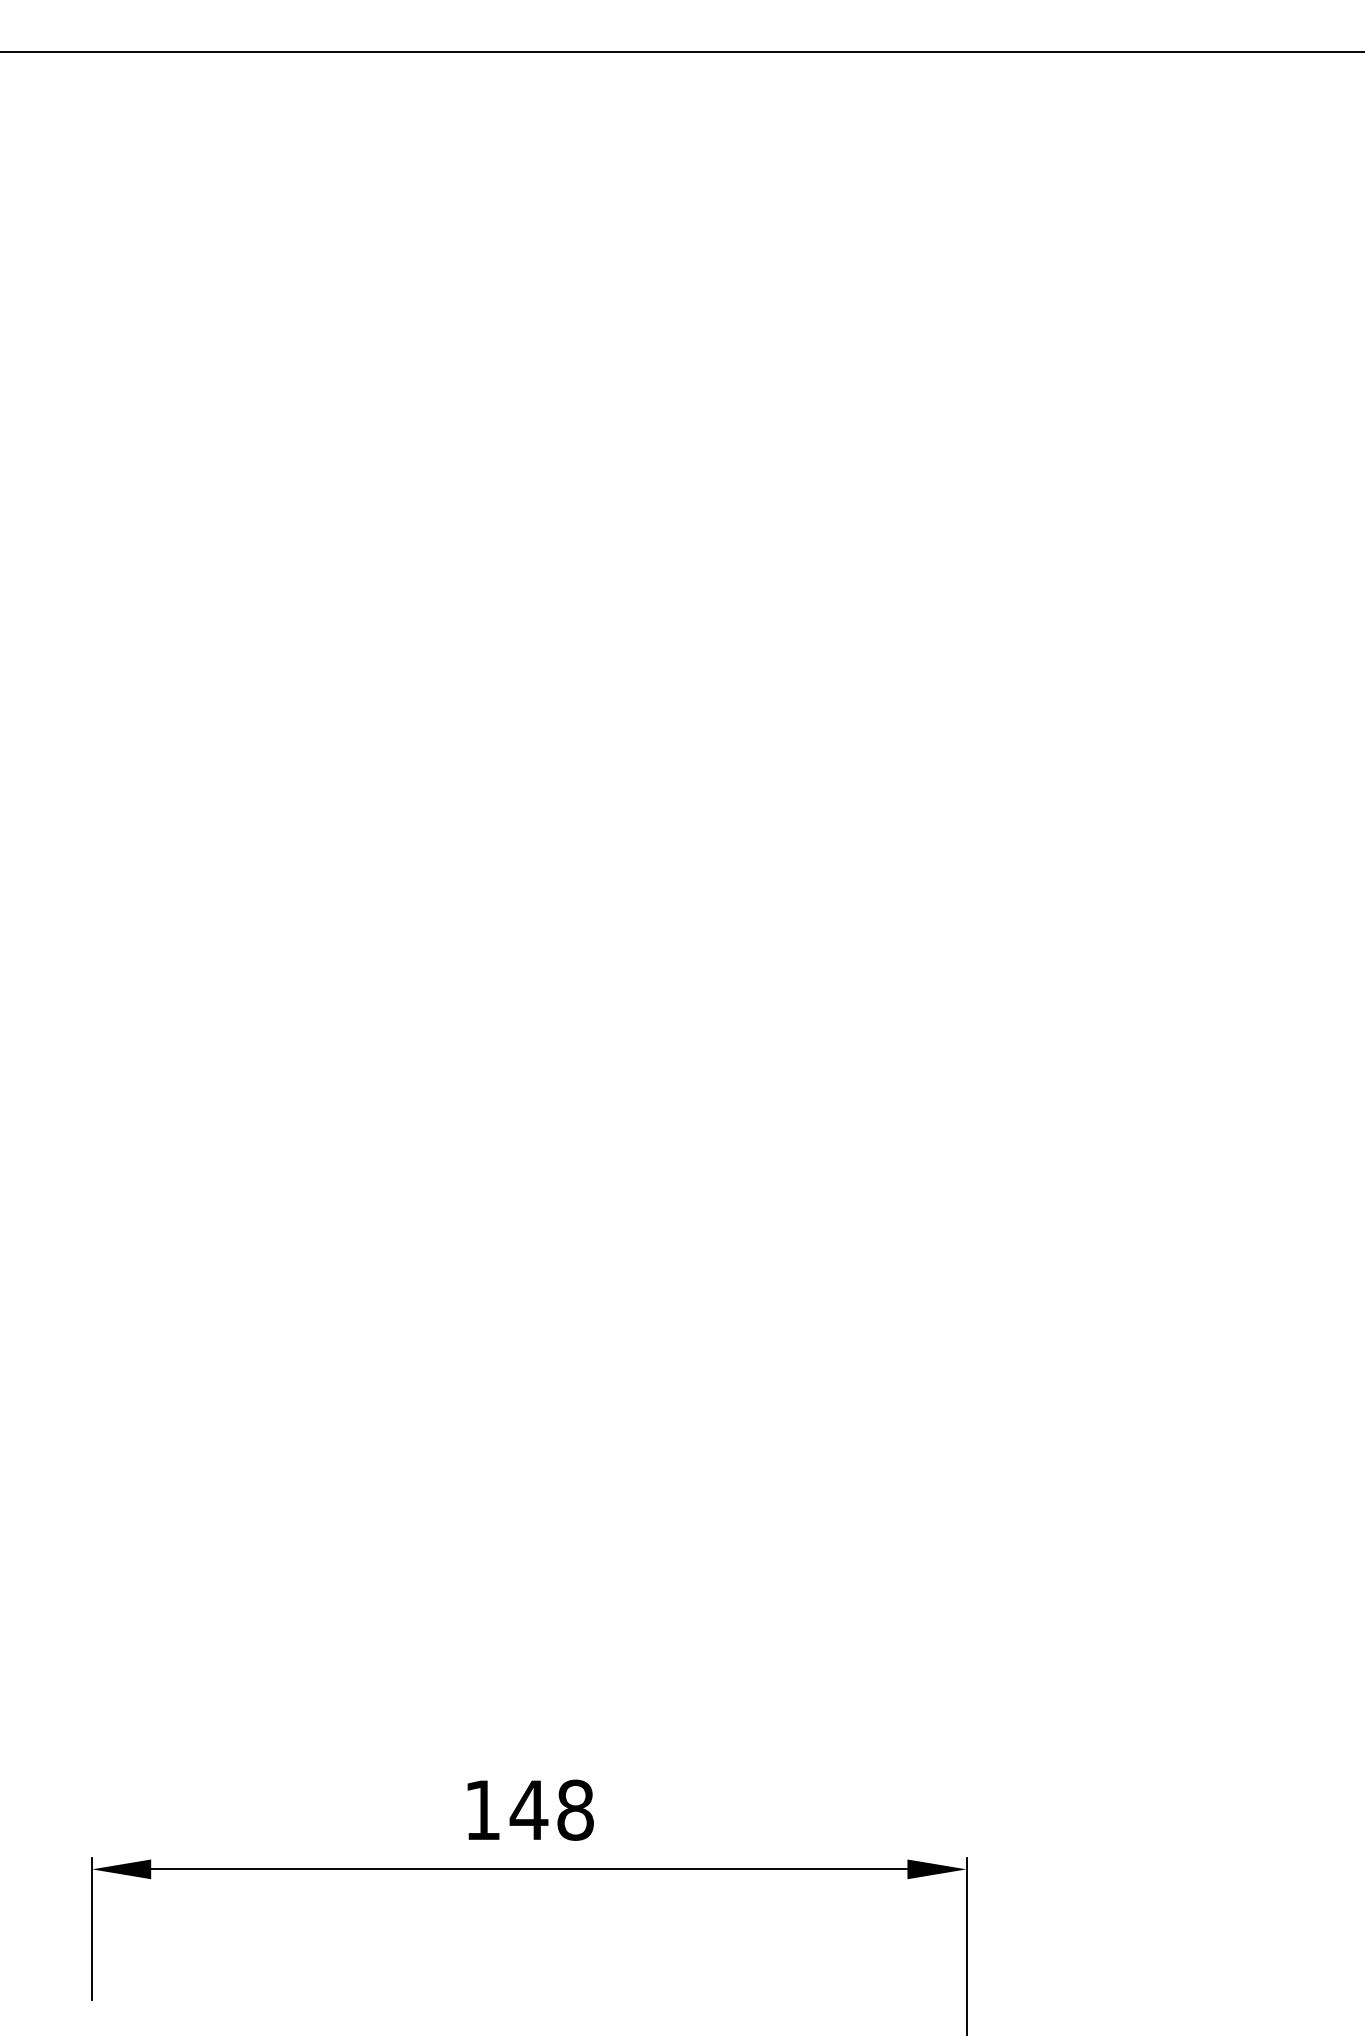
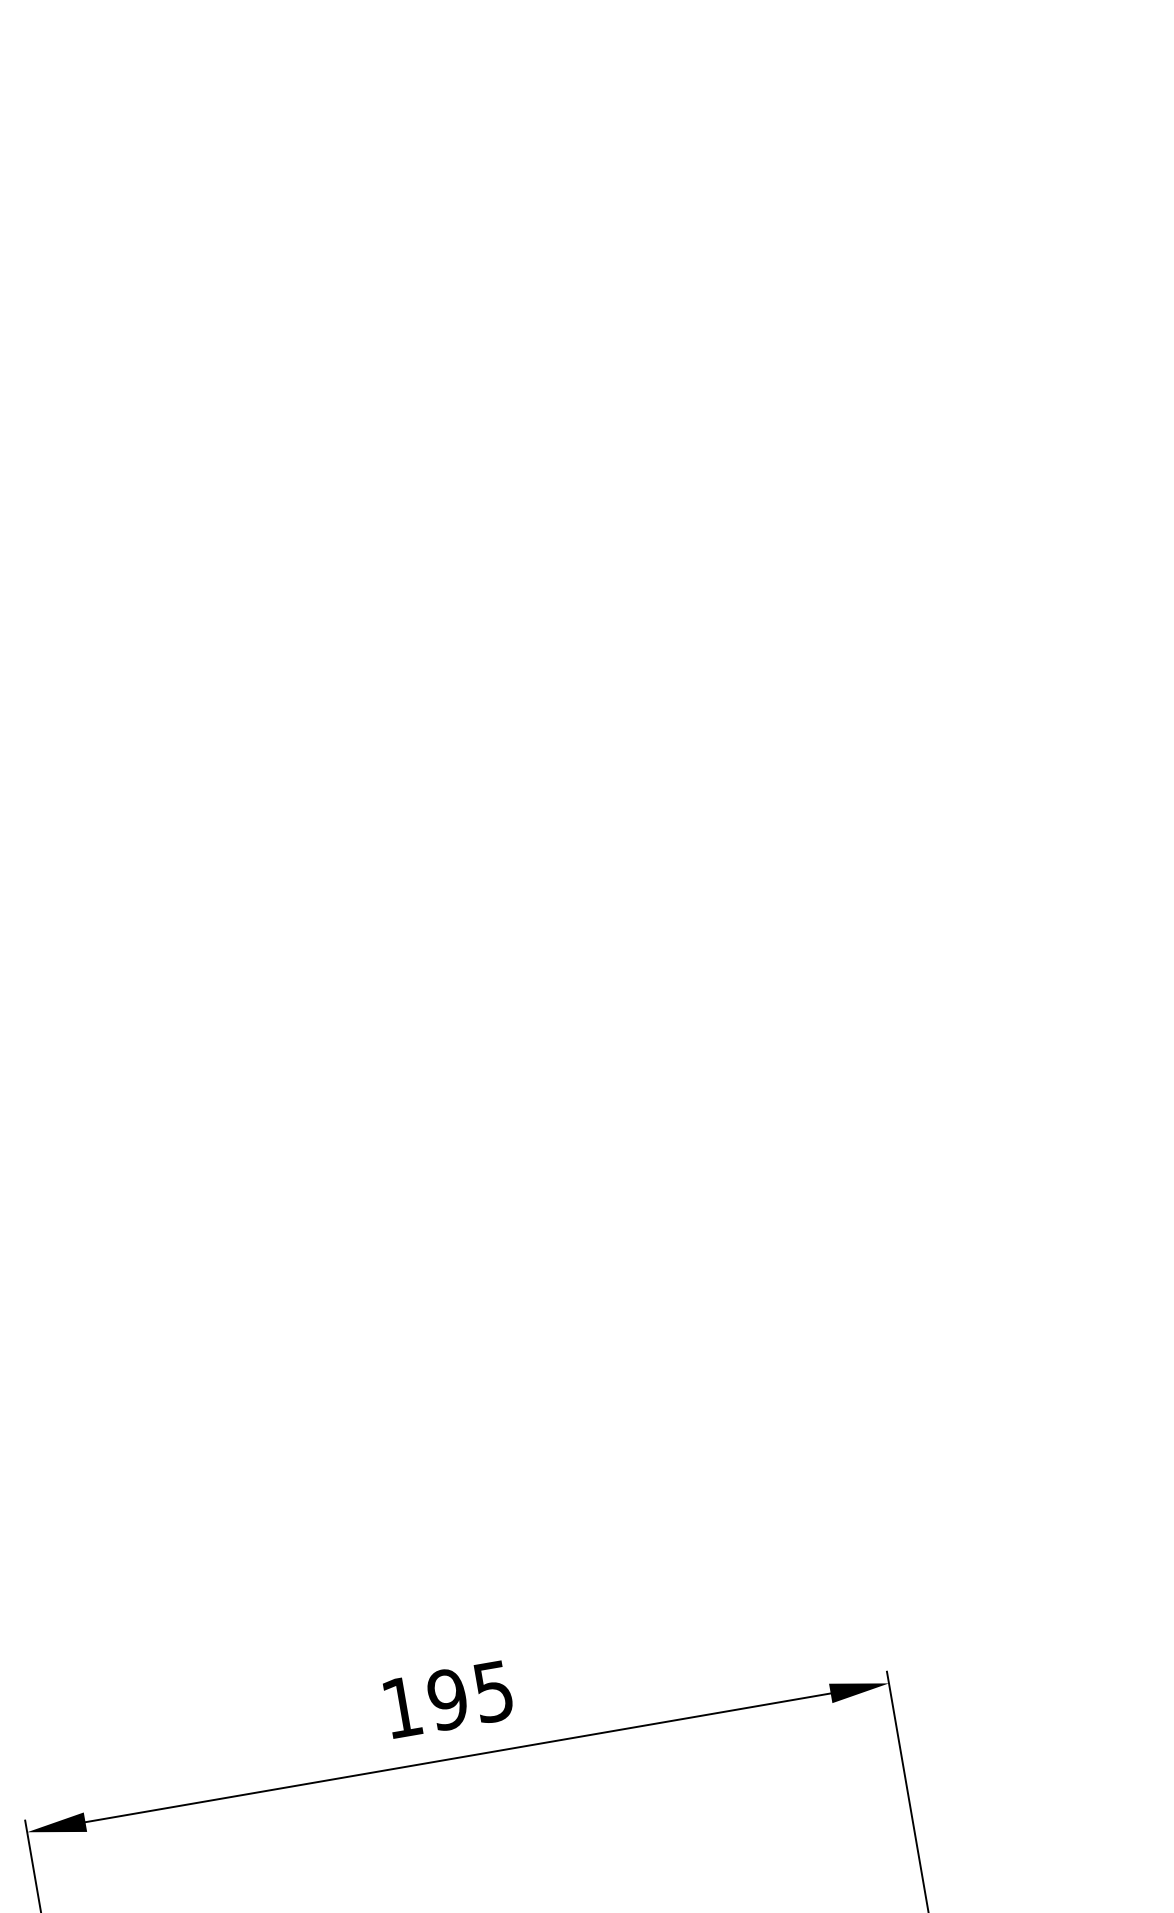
text: (551, 1809) -> (469, 1695), 148 -> 195

